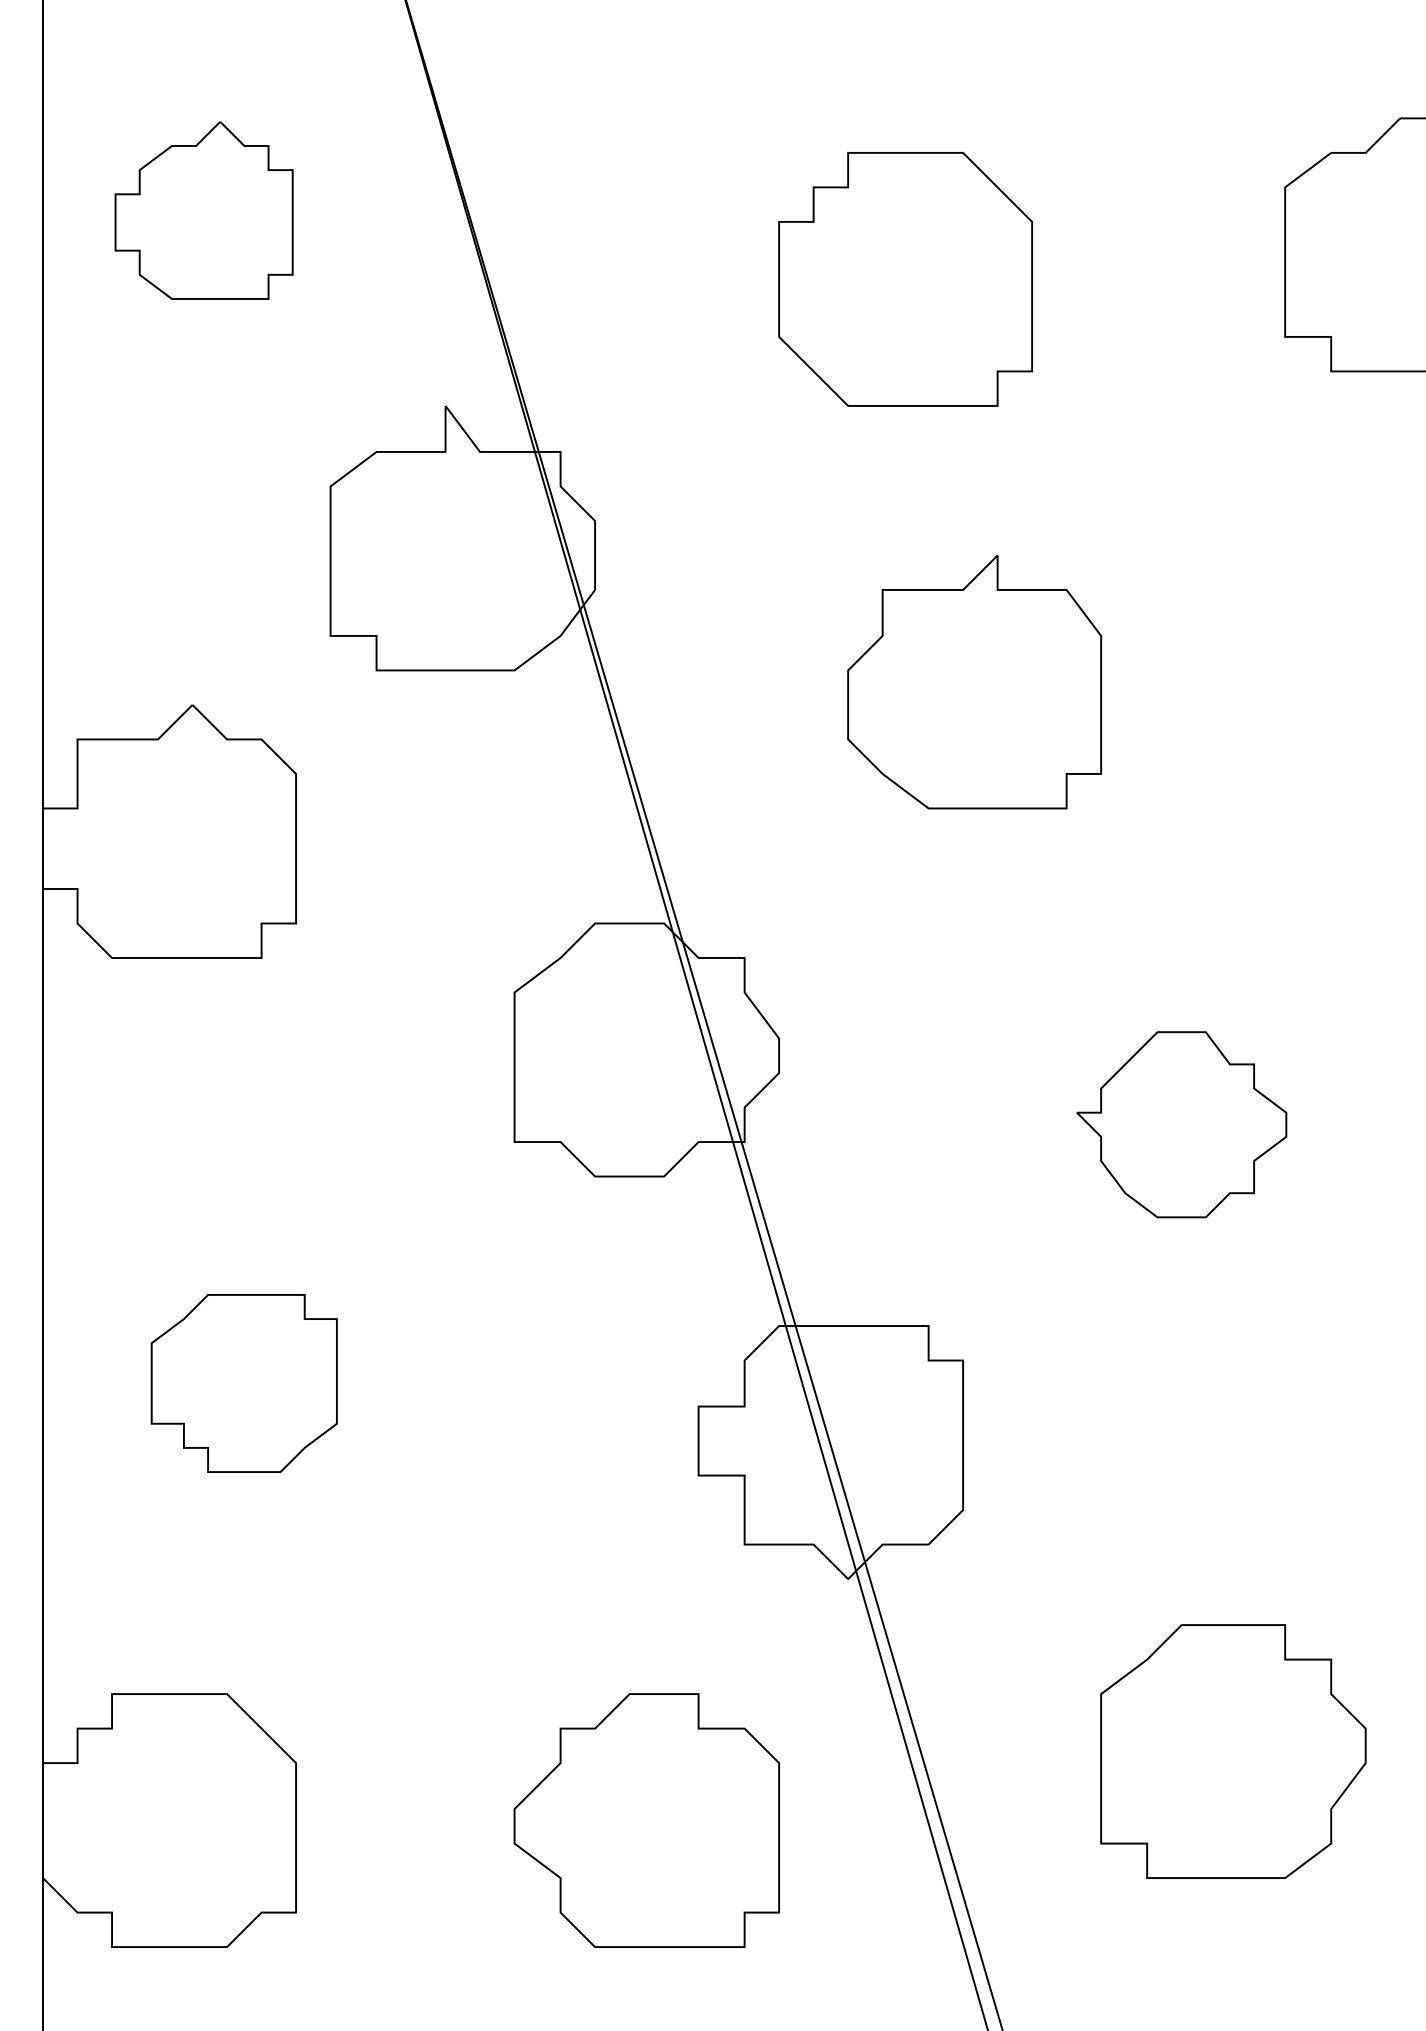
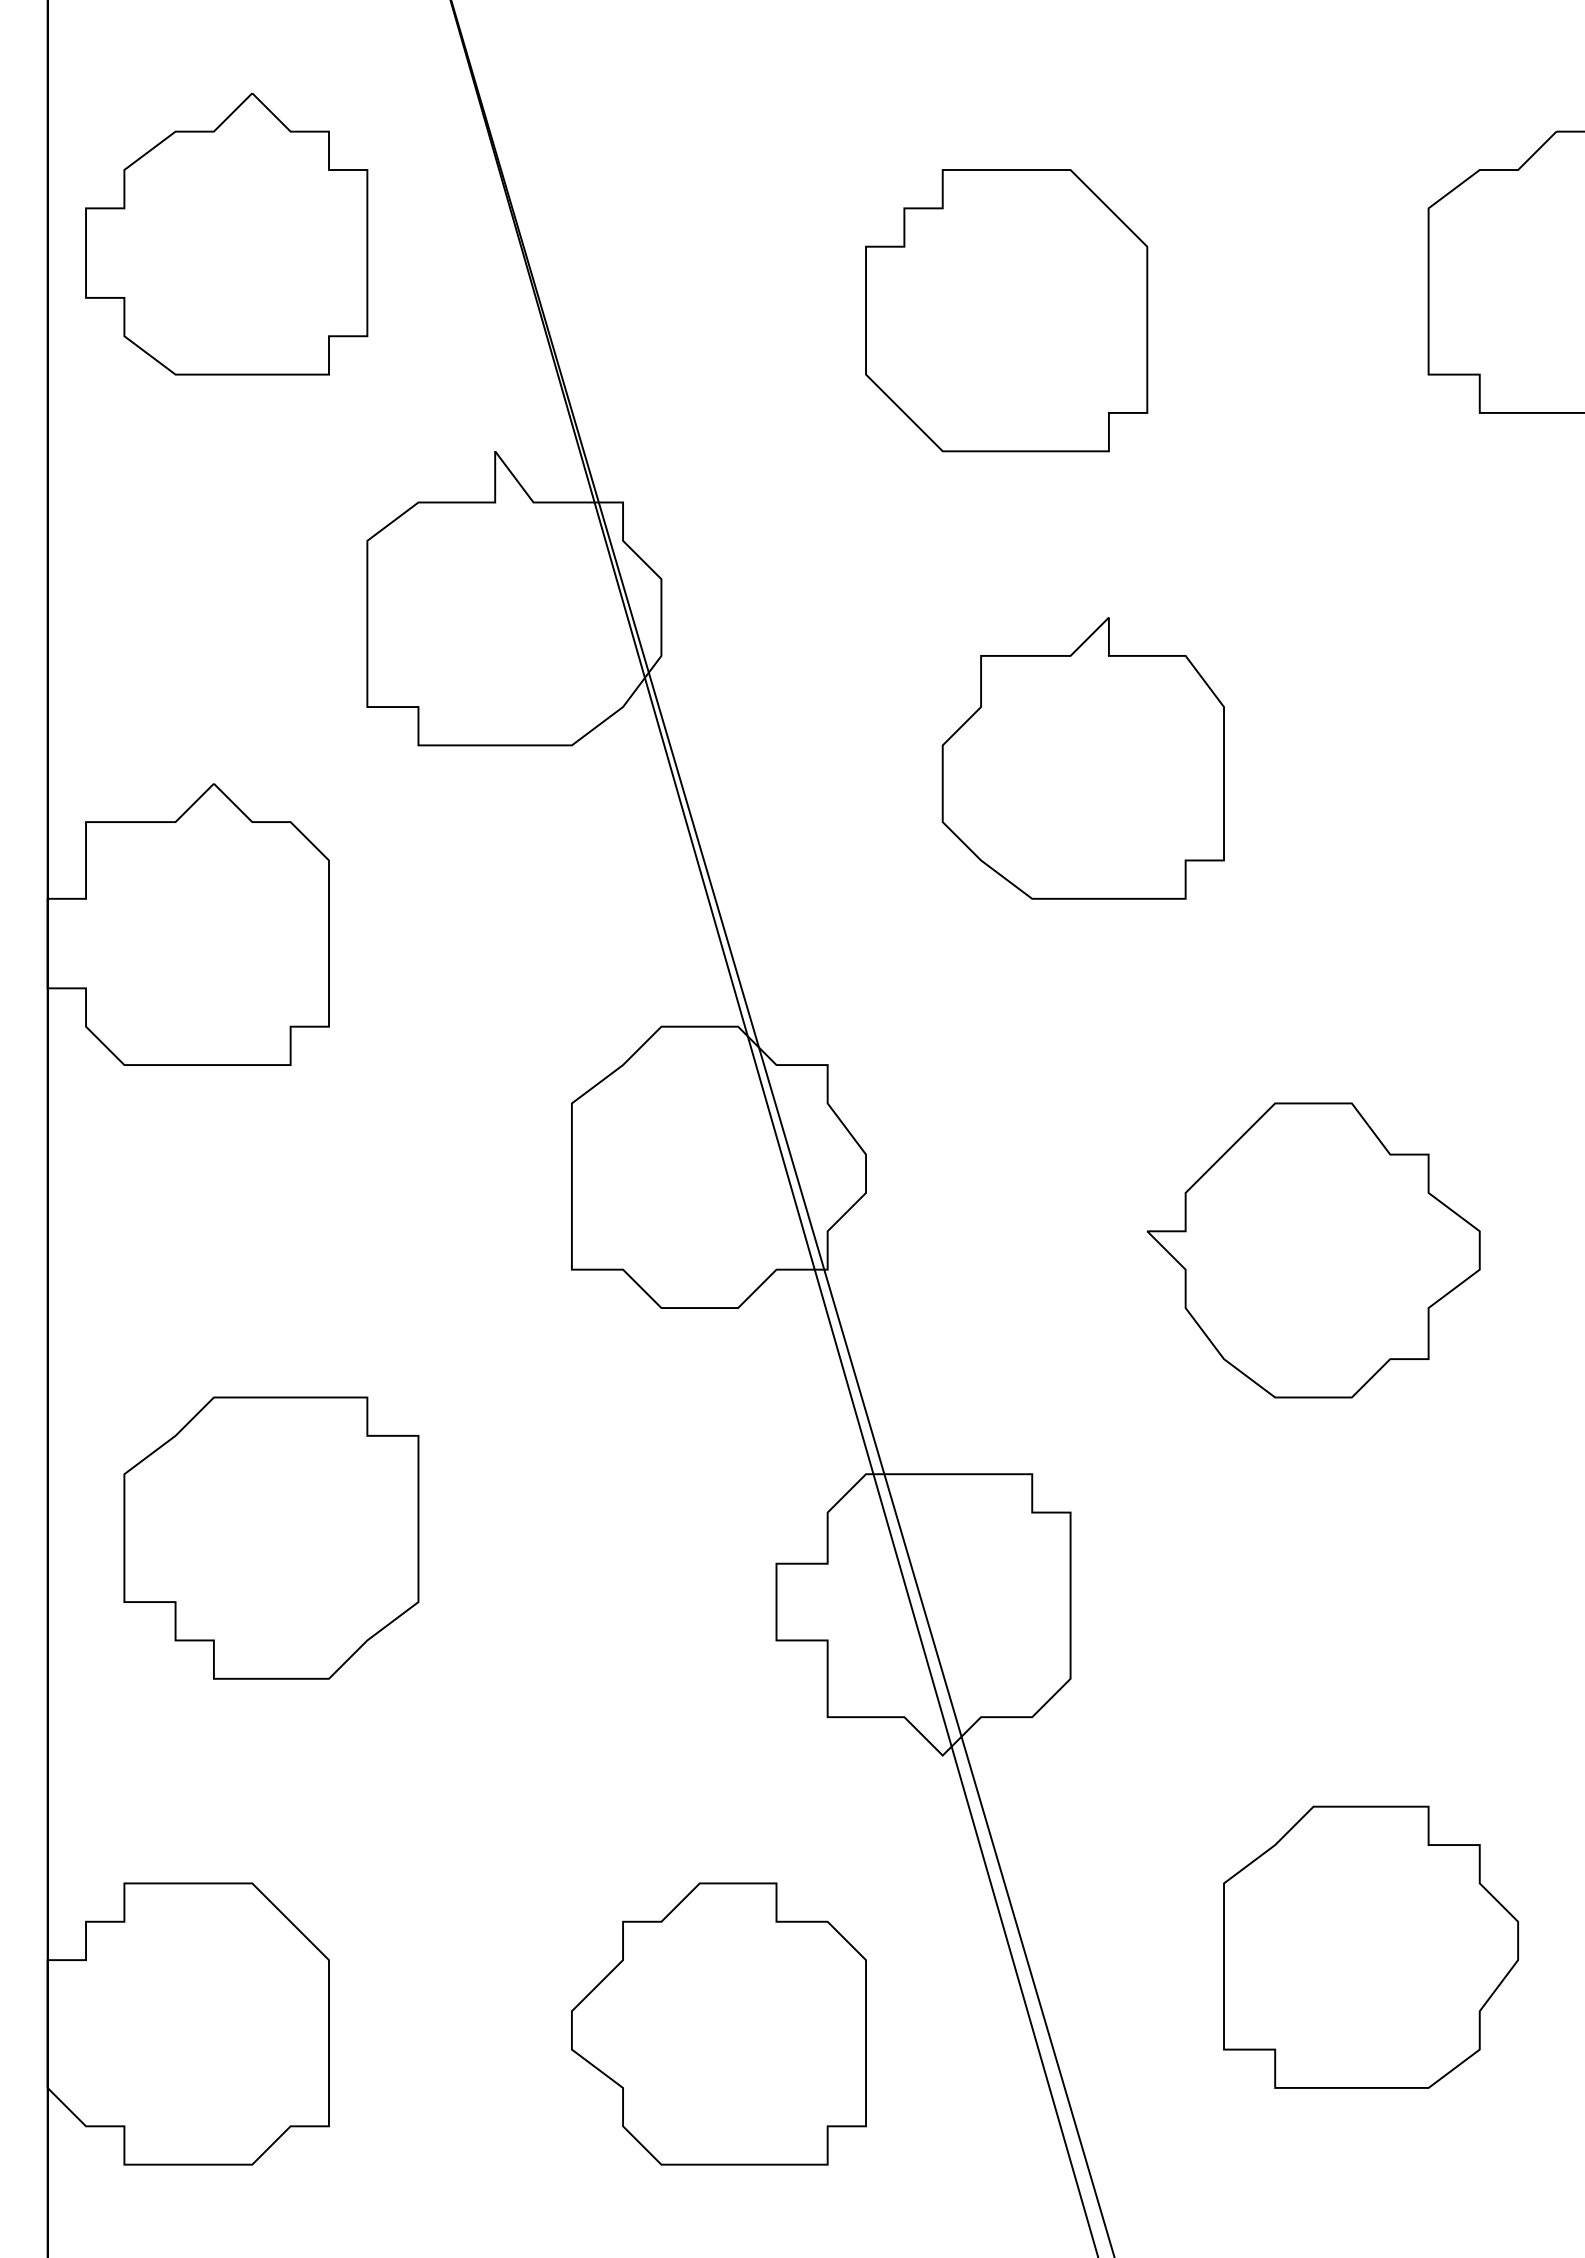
part: (203, 209) -> (226, 233), size x1.43
part: (1181, 1124) -> (1313, 1250), size x1.43
part: (244, 1382) -> (271, 1537), size x1.43

